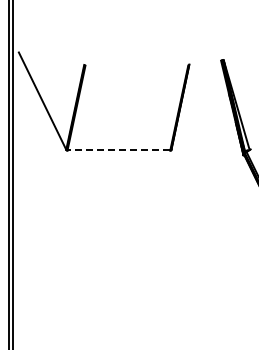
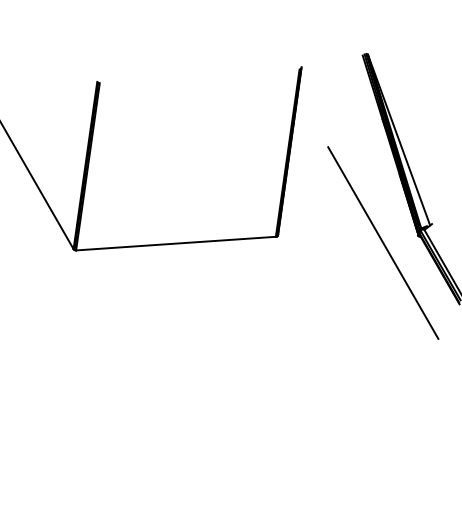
line: (118, 150) -> (175, 243), dashed -> solid
line: (224, 157) -> (382, 243), added

